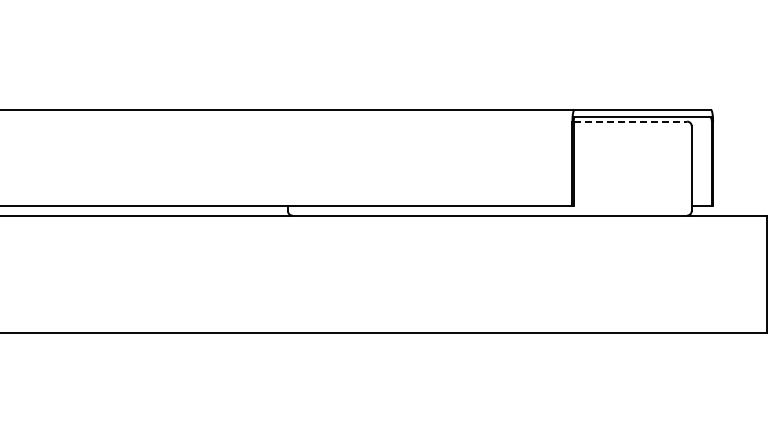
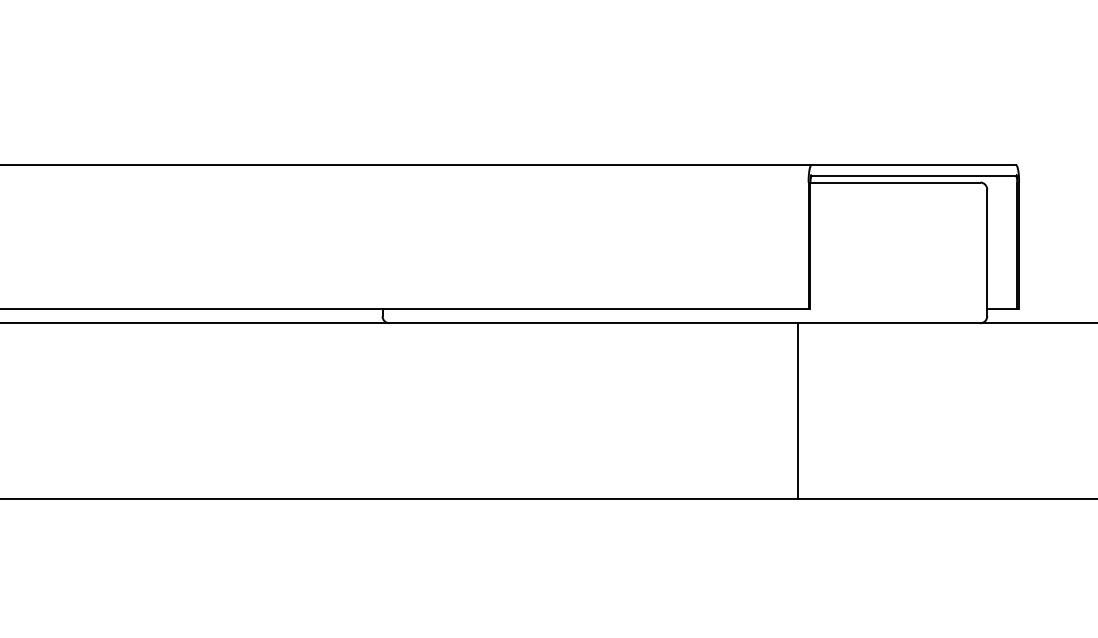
line: (630, 121) -> (895, 182), dashed -> solid
line: (565, 274) -> (798, 411), added

